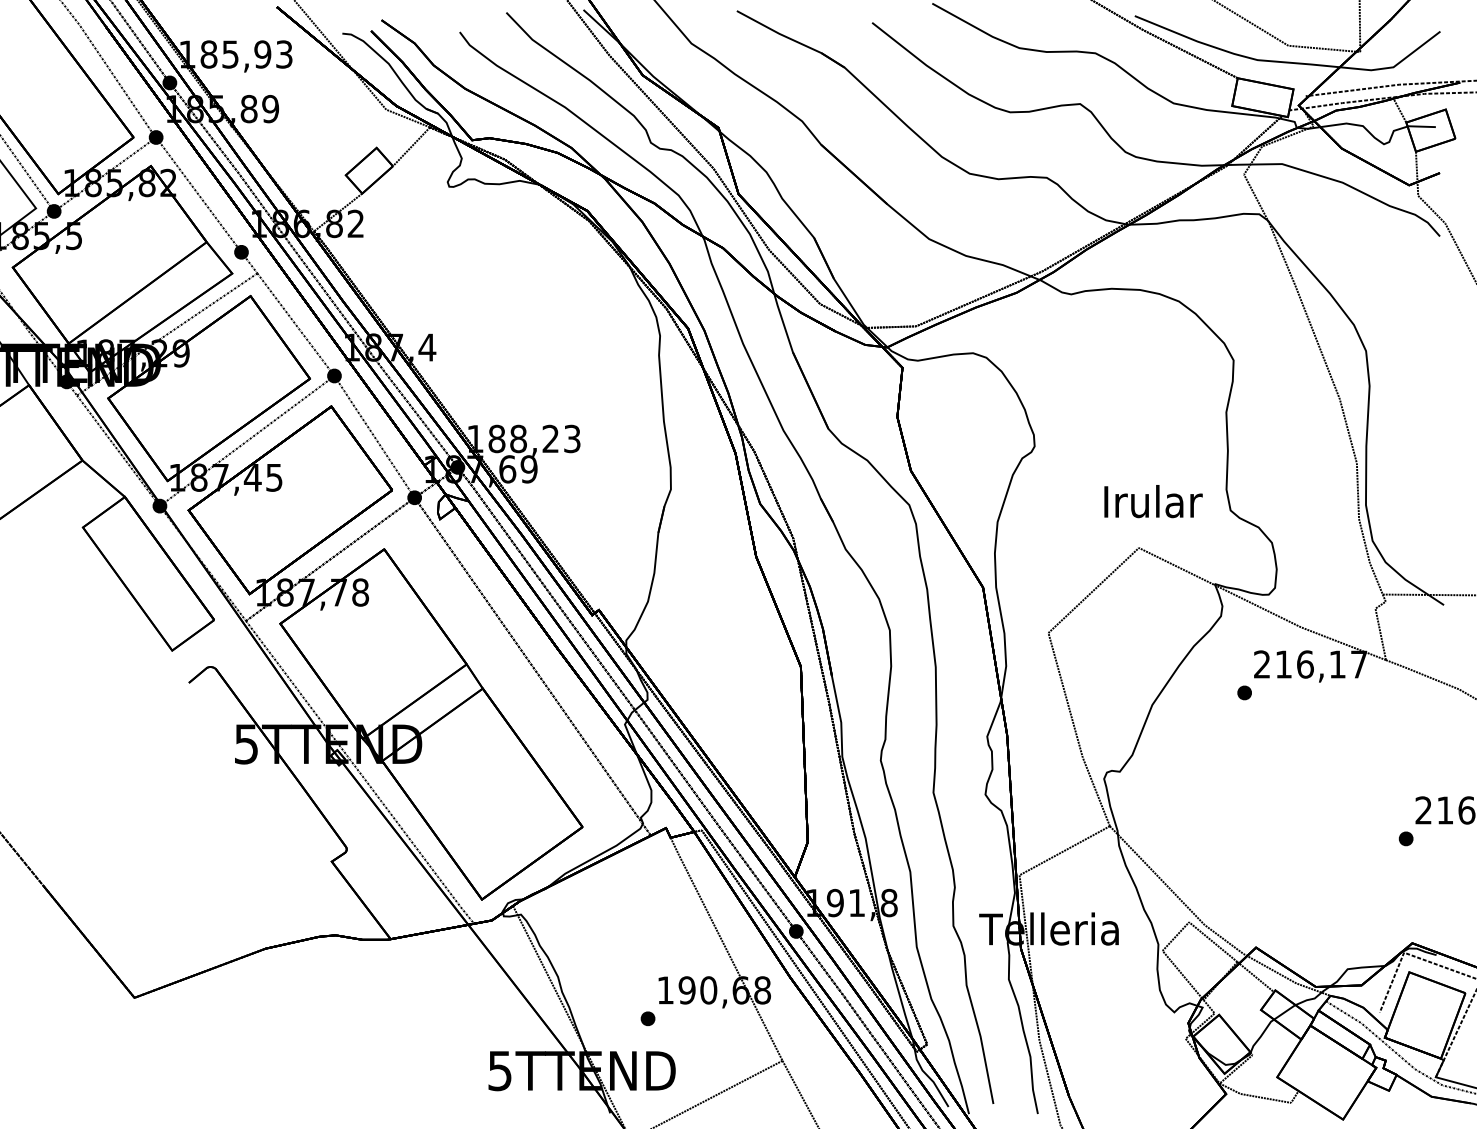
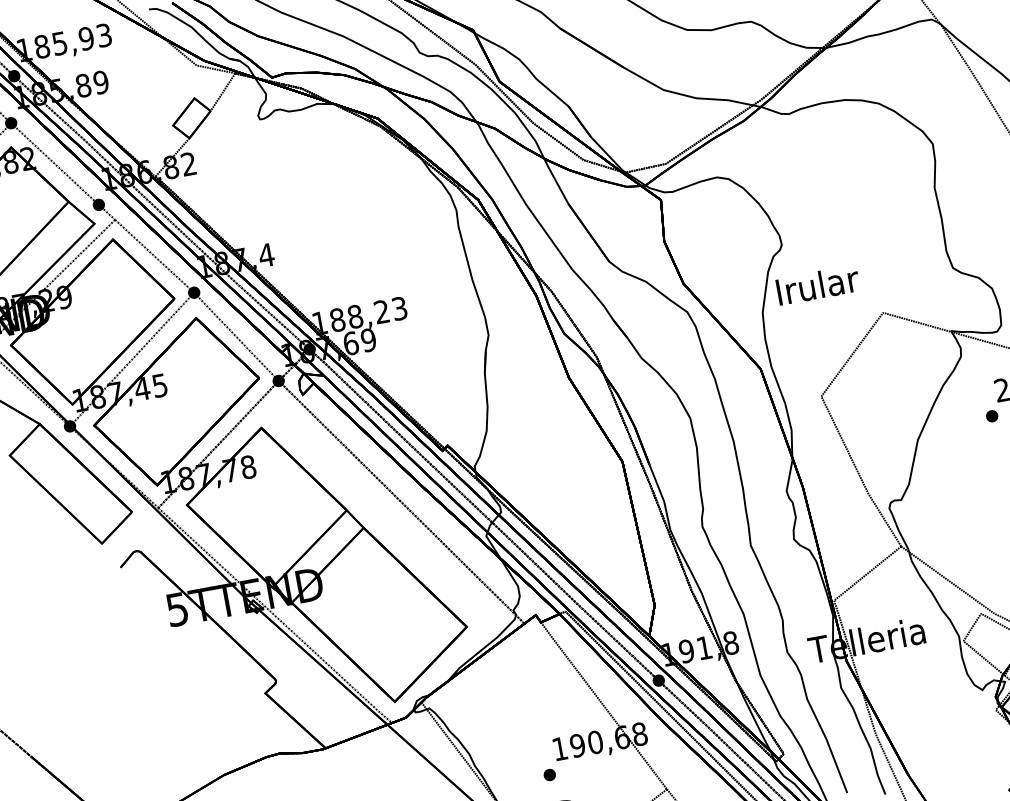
text: (1153, 501) -> (818, 285), moved

